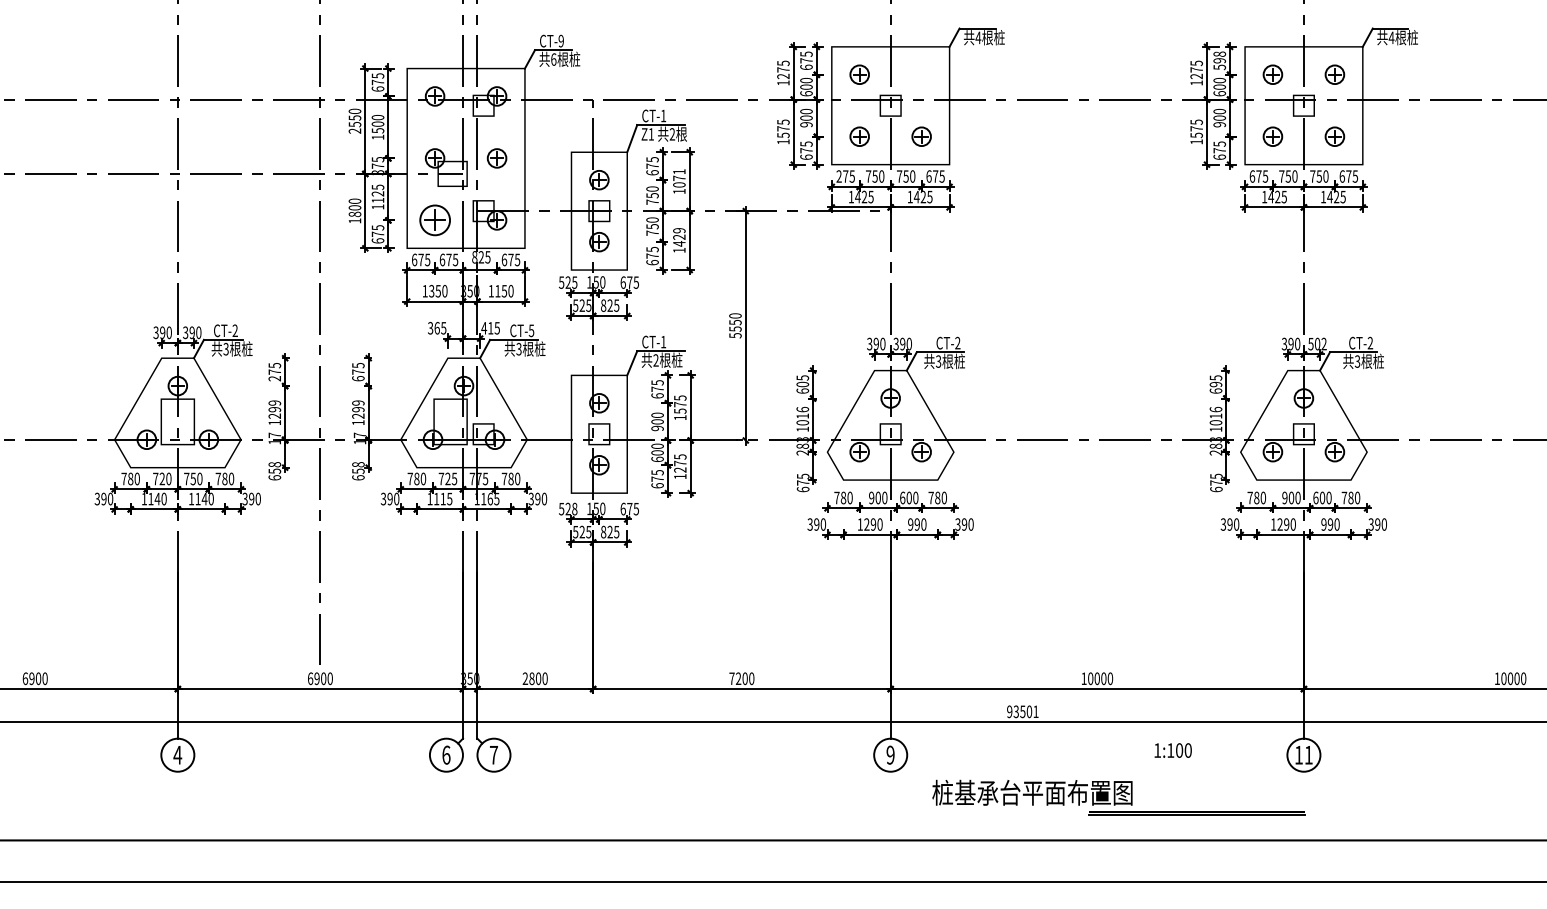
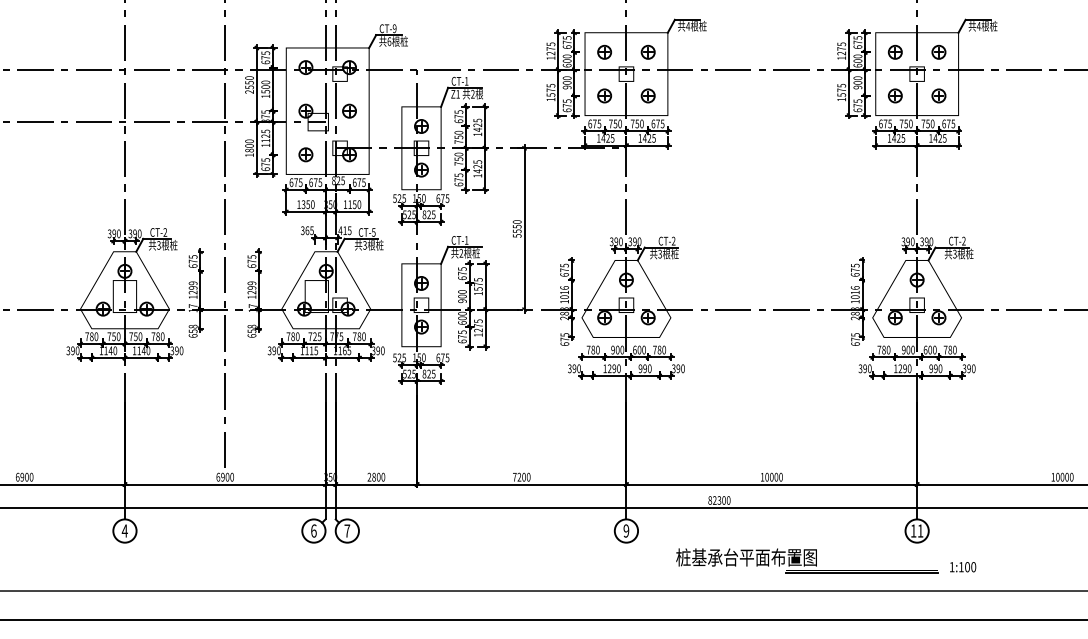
text: (1219, 60) -> (857, 42), 598 -> 675
part: (921, 74) -> (648, 52), added
text: (838, 176) -> (589, 123), 275 -> 675
text: (679, 178) -> (477, 125), 1071 -> 1425
part: (434, 220) -> (305, 154), size x0.62
text: (679, 230) -> (477, 161), 1429 -> 1425
text: (1317, 343) -> (926, 241), 502 -> 390
text: (274, 378) -> (192, 266), 275 -> 675
text: (802, 384) -> (564, 270), 605 -> 675
text: (1215, 384) -> (854, 270), 695 -> 675
text: (161, 478) -> (113, 336), 720 -> 750
text: (574, 508) -> (404, 357), 528 -> 525
text: (1022, 711) -> (719, 500), 93501 -> 82300
text: (1172, 750) -> (962, 567), moved
part: (1118, 797) -> (807, 560), moved

